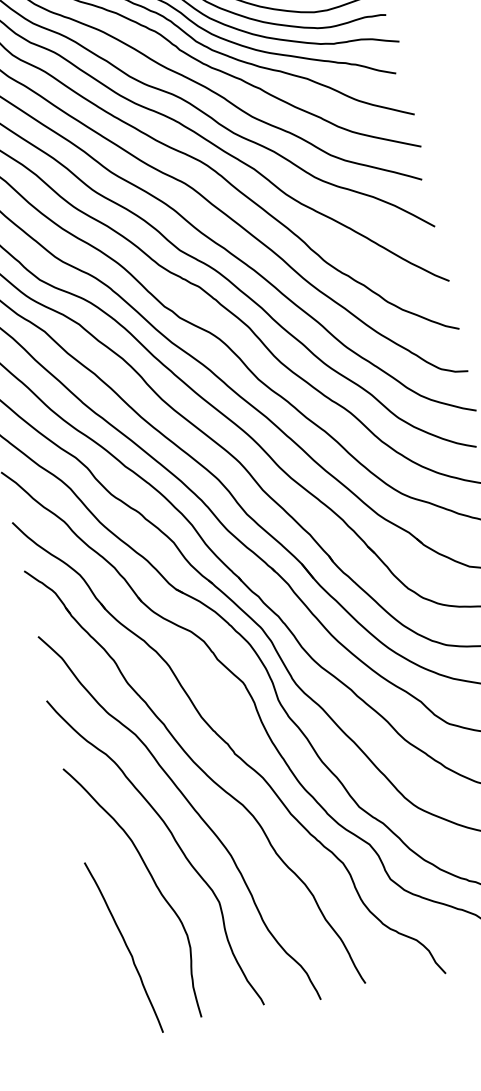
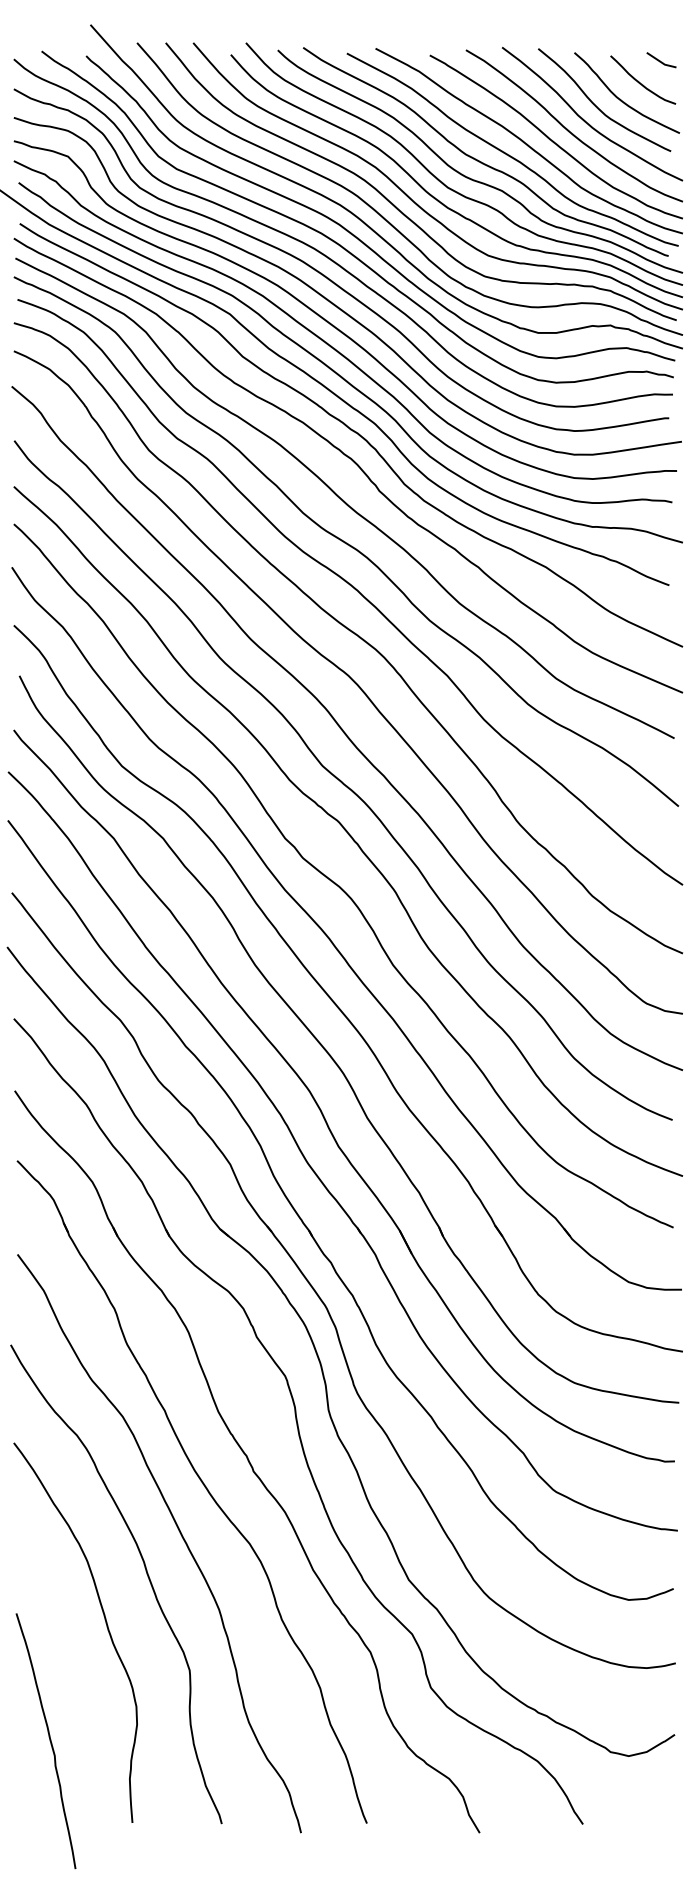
curve: (126, 947) -> (49, 1741), moved

